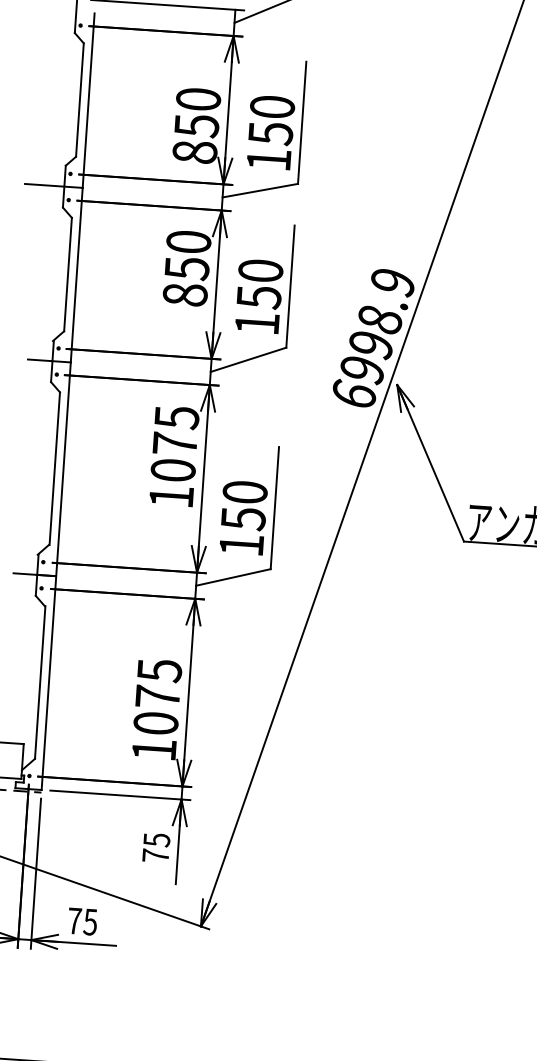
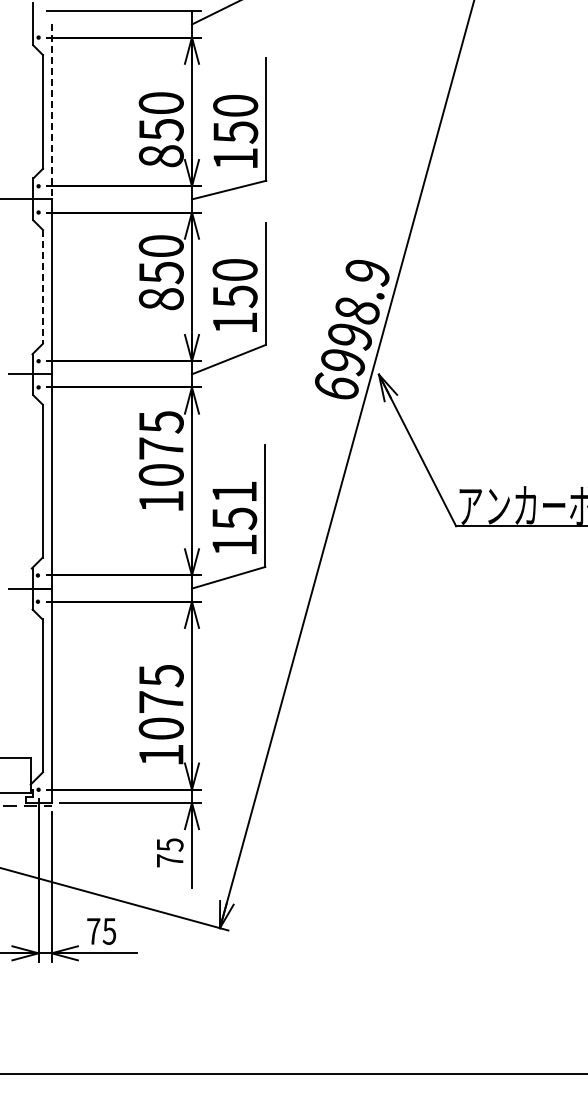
line: (88, 101) -> (51, 112), solid -> dashed
line: (68, 274) -> (43, 286), solid -> dashed
text: (245, 491) -> (234, 491), 150 -> 151

